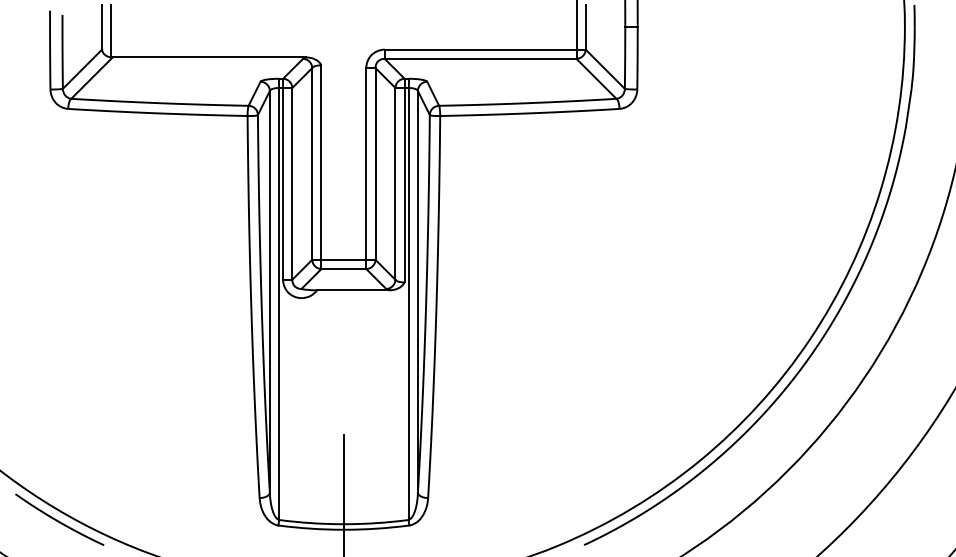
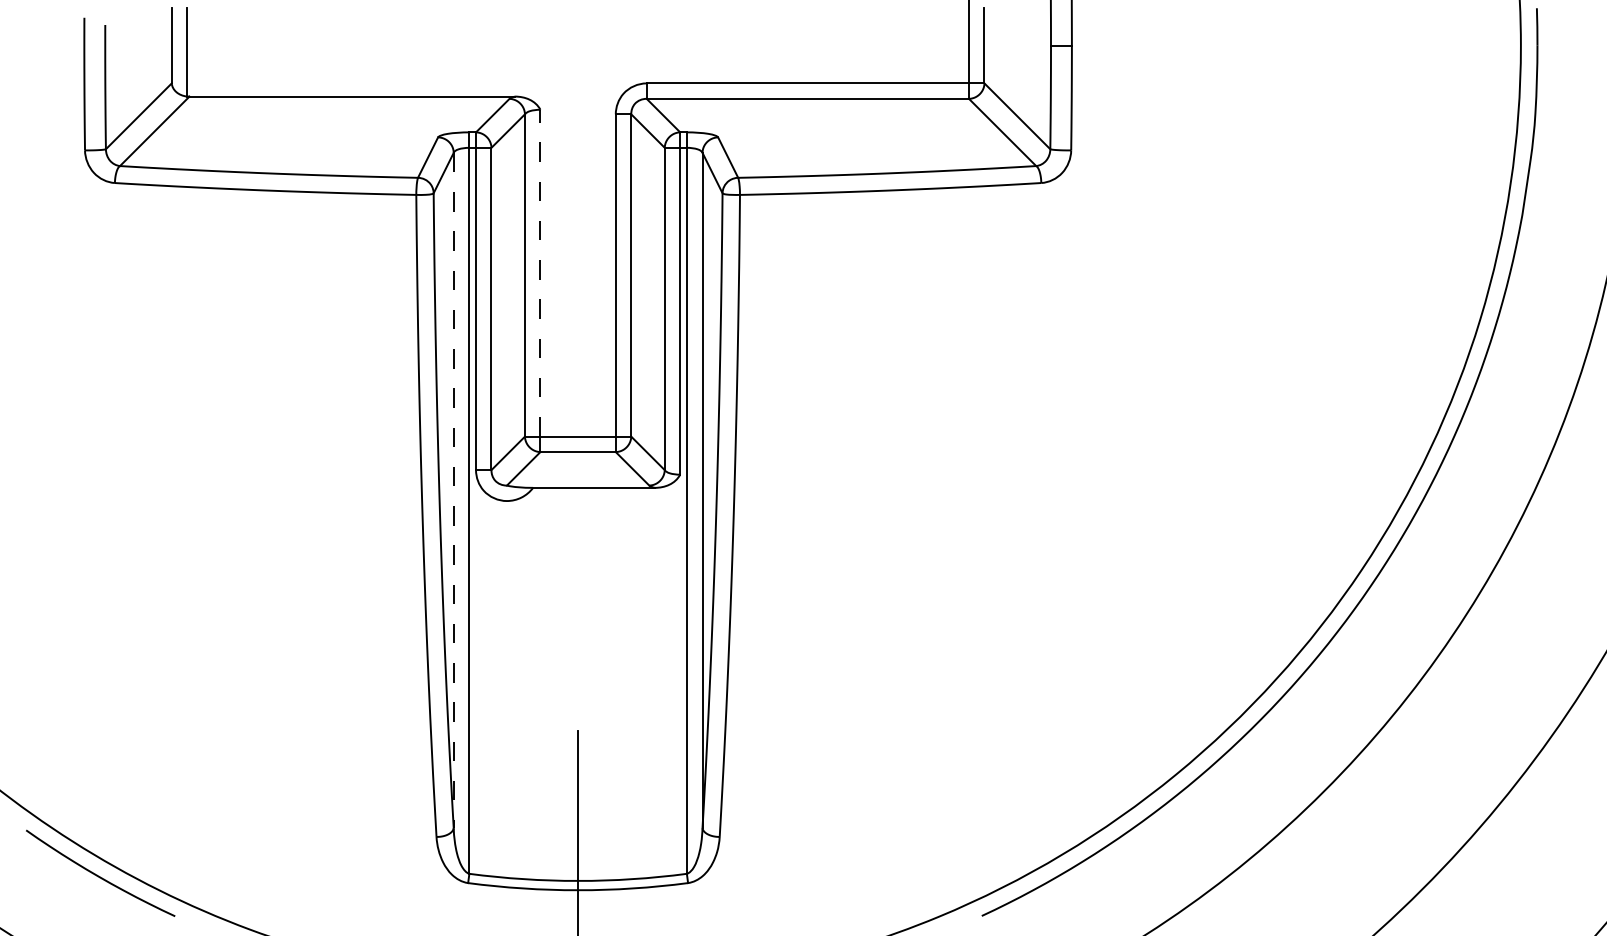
line: (321, 162) -> (540, 273), solid -> dashed
line: (269, 291) -> (453, 489), solid -> dashed

